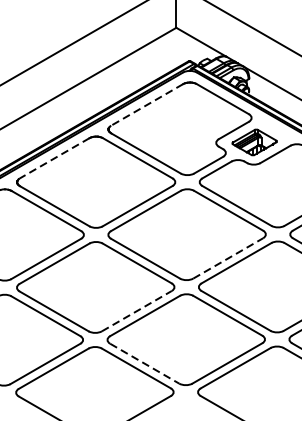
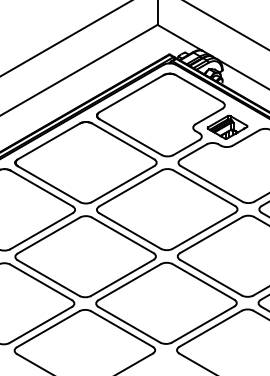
line: (147, 104) -> (131, 93), dashed -> solid
line: (55, 158) -> (49, 141), dashed -> solid
line: (227, 258) -> (203, 230), dashed -> solid
line: (136, 310) -> (122, 277), dashed -> solid
line: (144, 363) -> (129, 324), dashed -> solid

